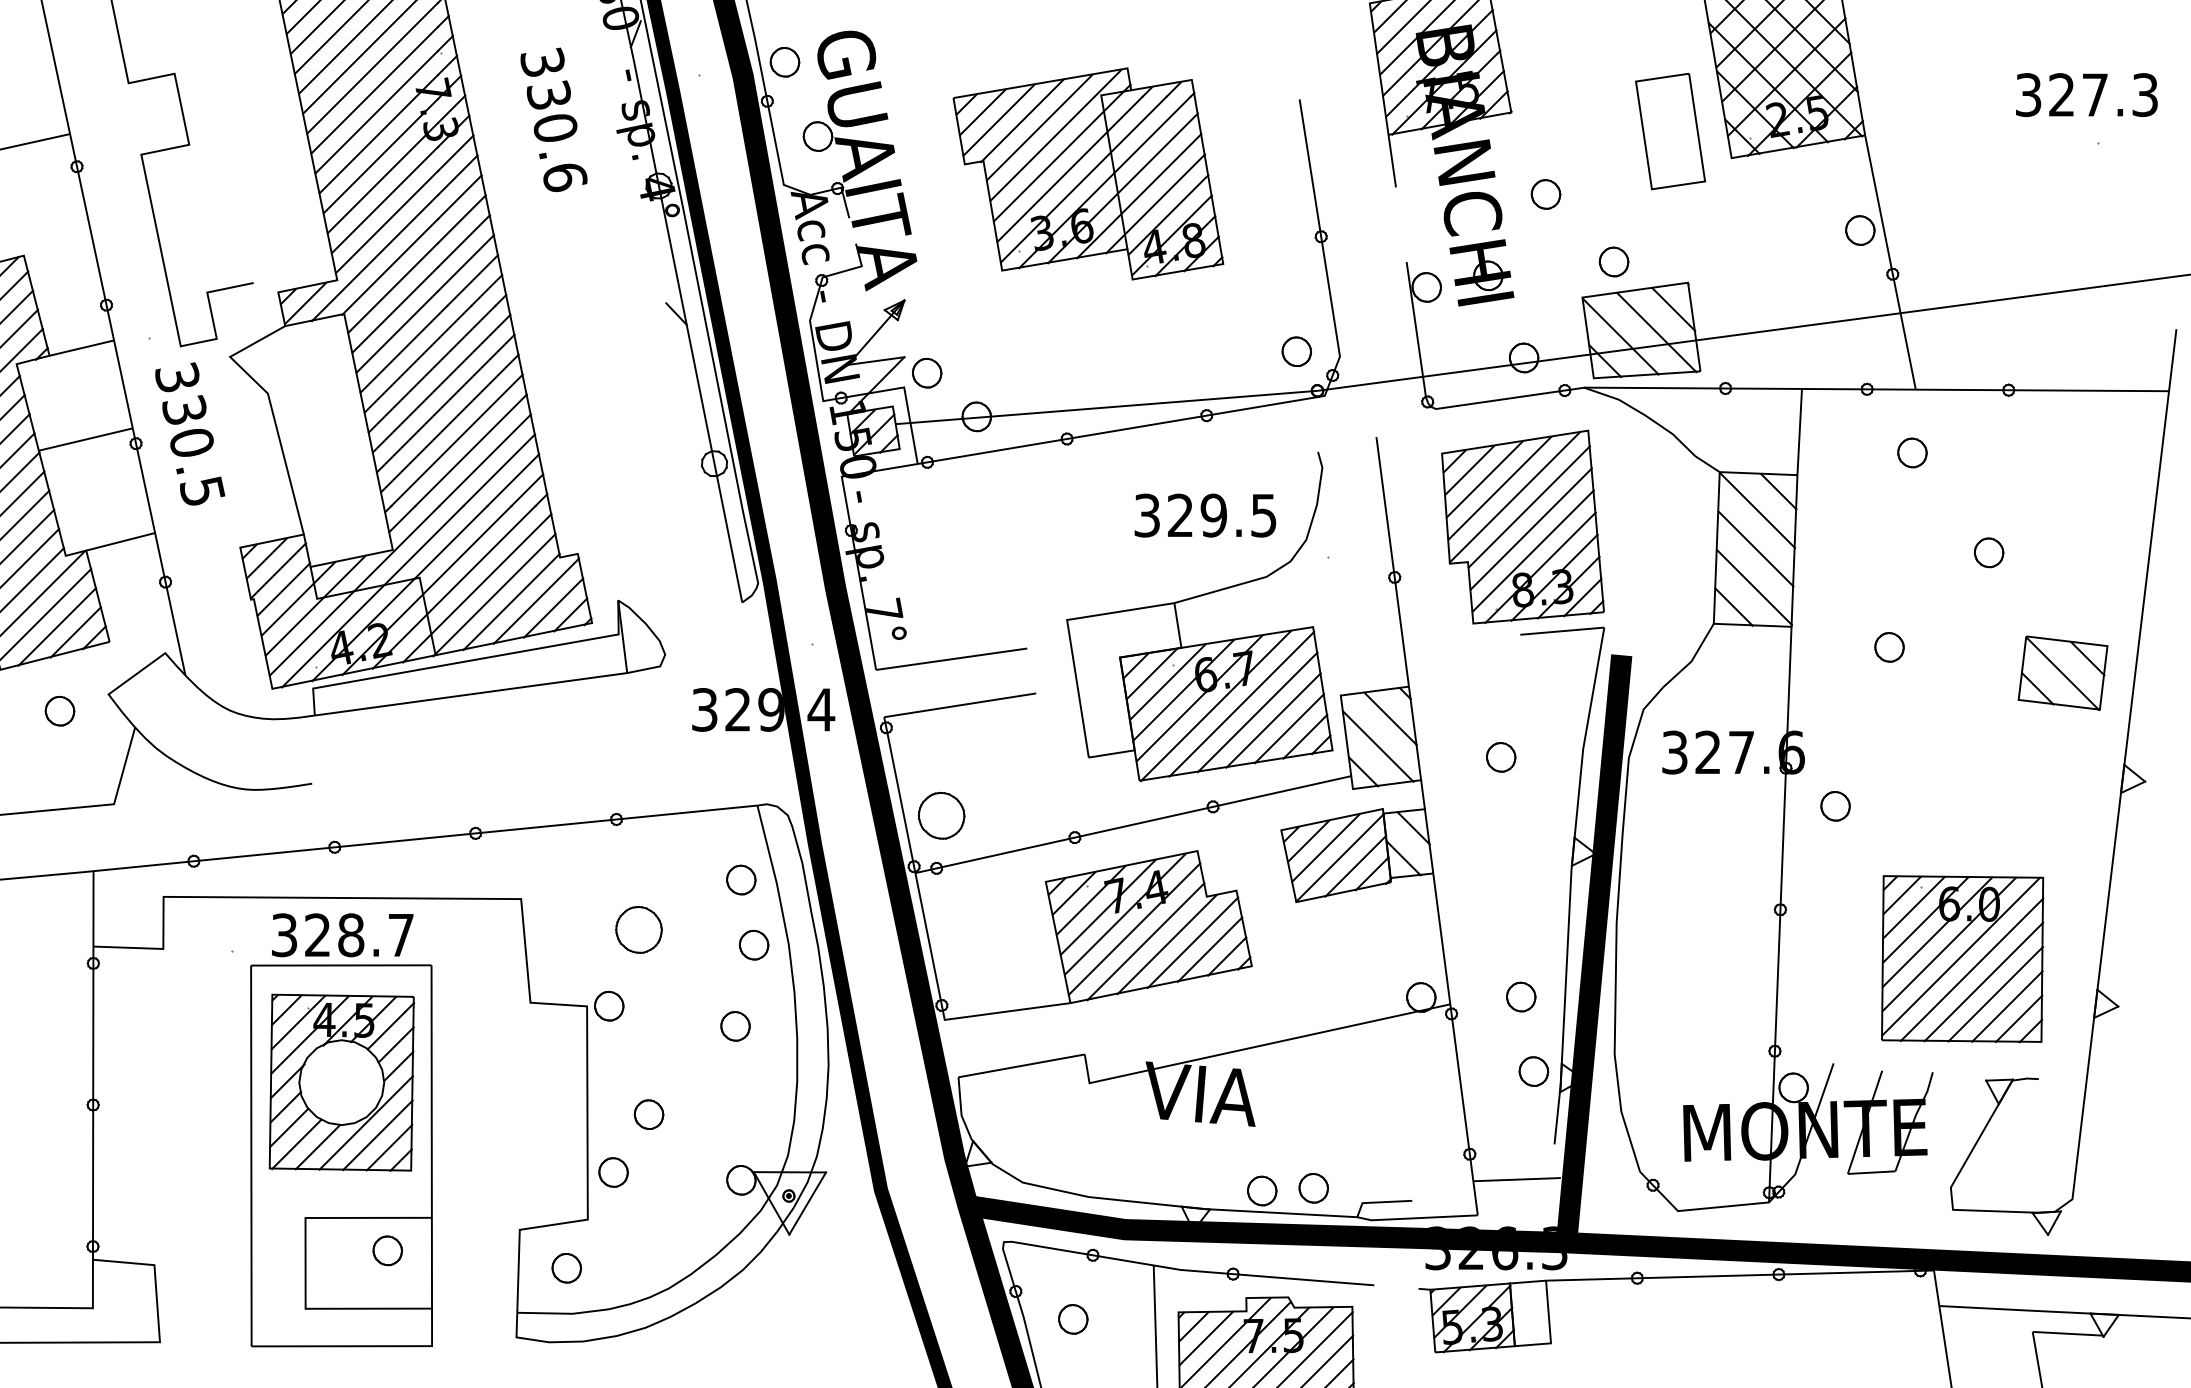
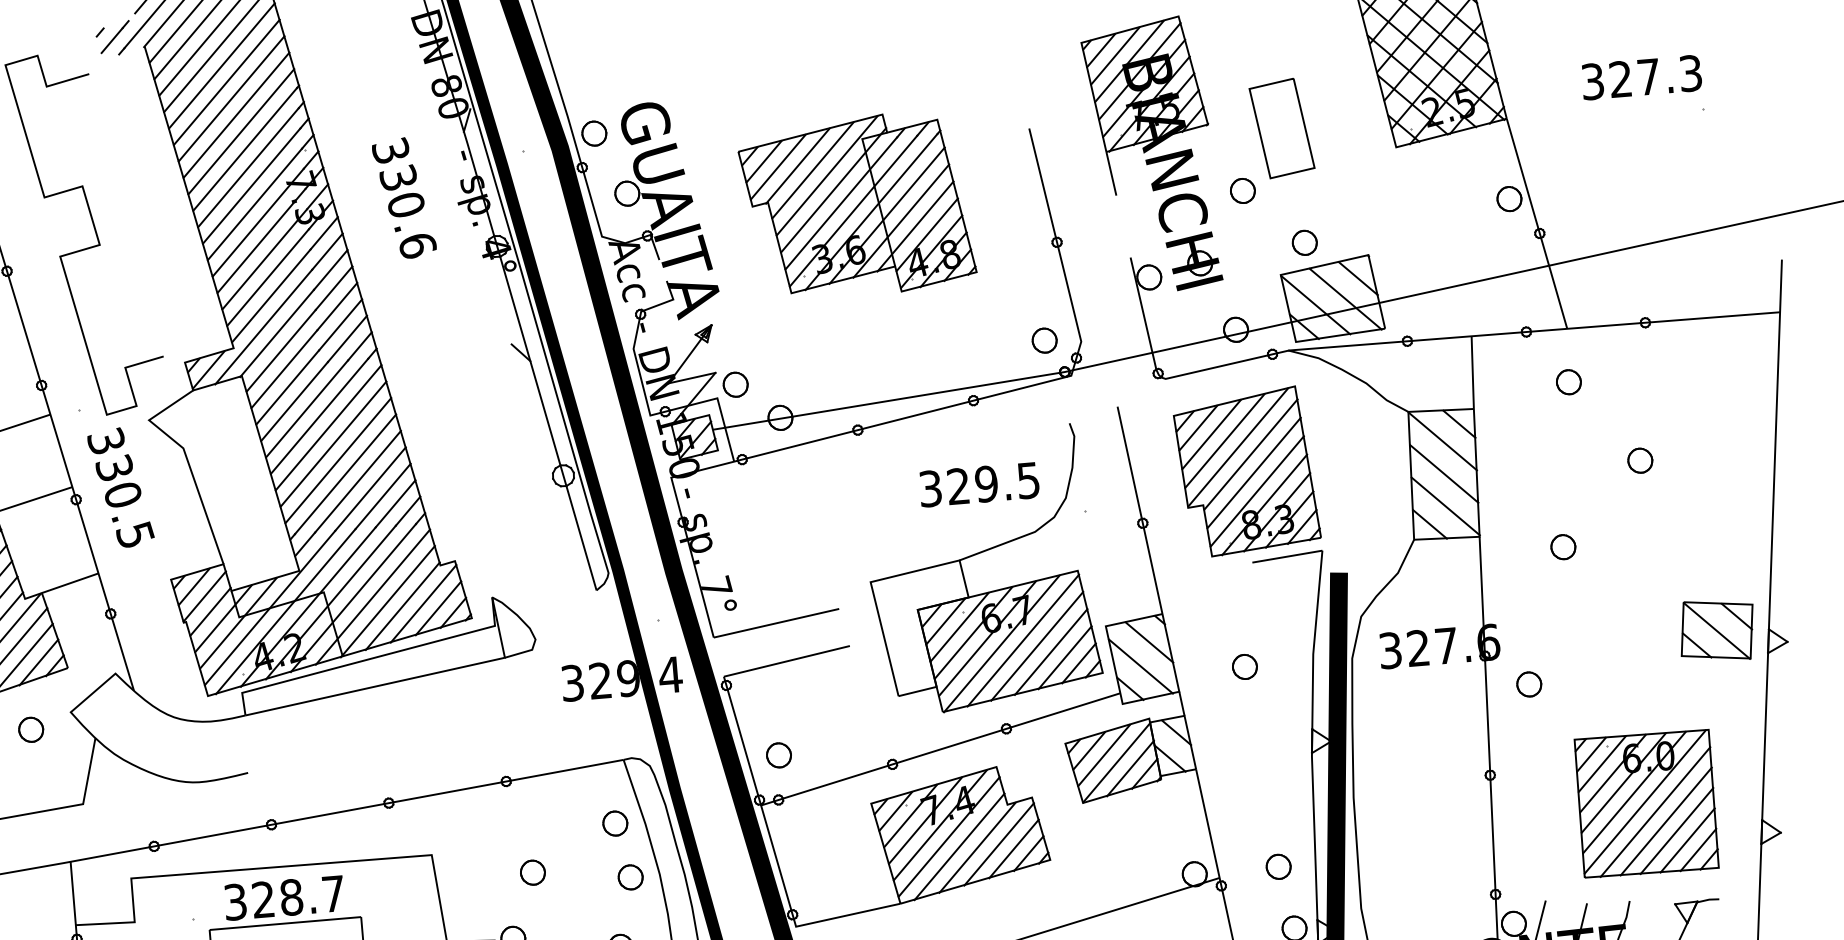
text: (2086, 94) -> (1641, 77), moved
part: (1670, 131) -> (1282, 128), moved
part: (2062, 672) -> (1716, 629), moved
part: (941, 815) -> (778, 755), size x0.62
part: (638, 929) -> (532, 872), size x0.62

